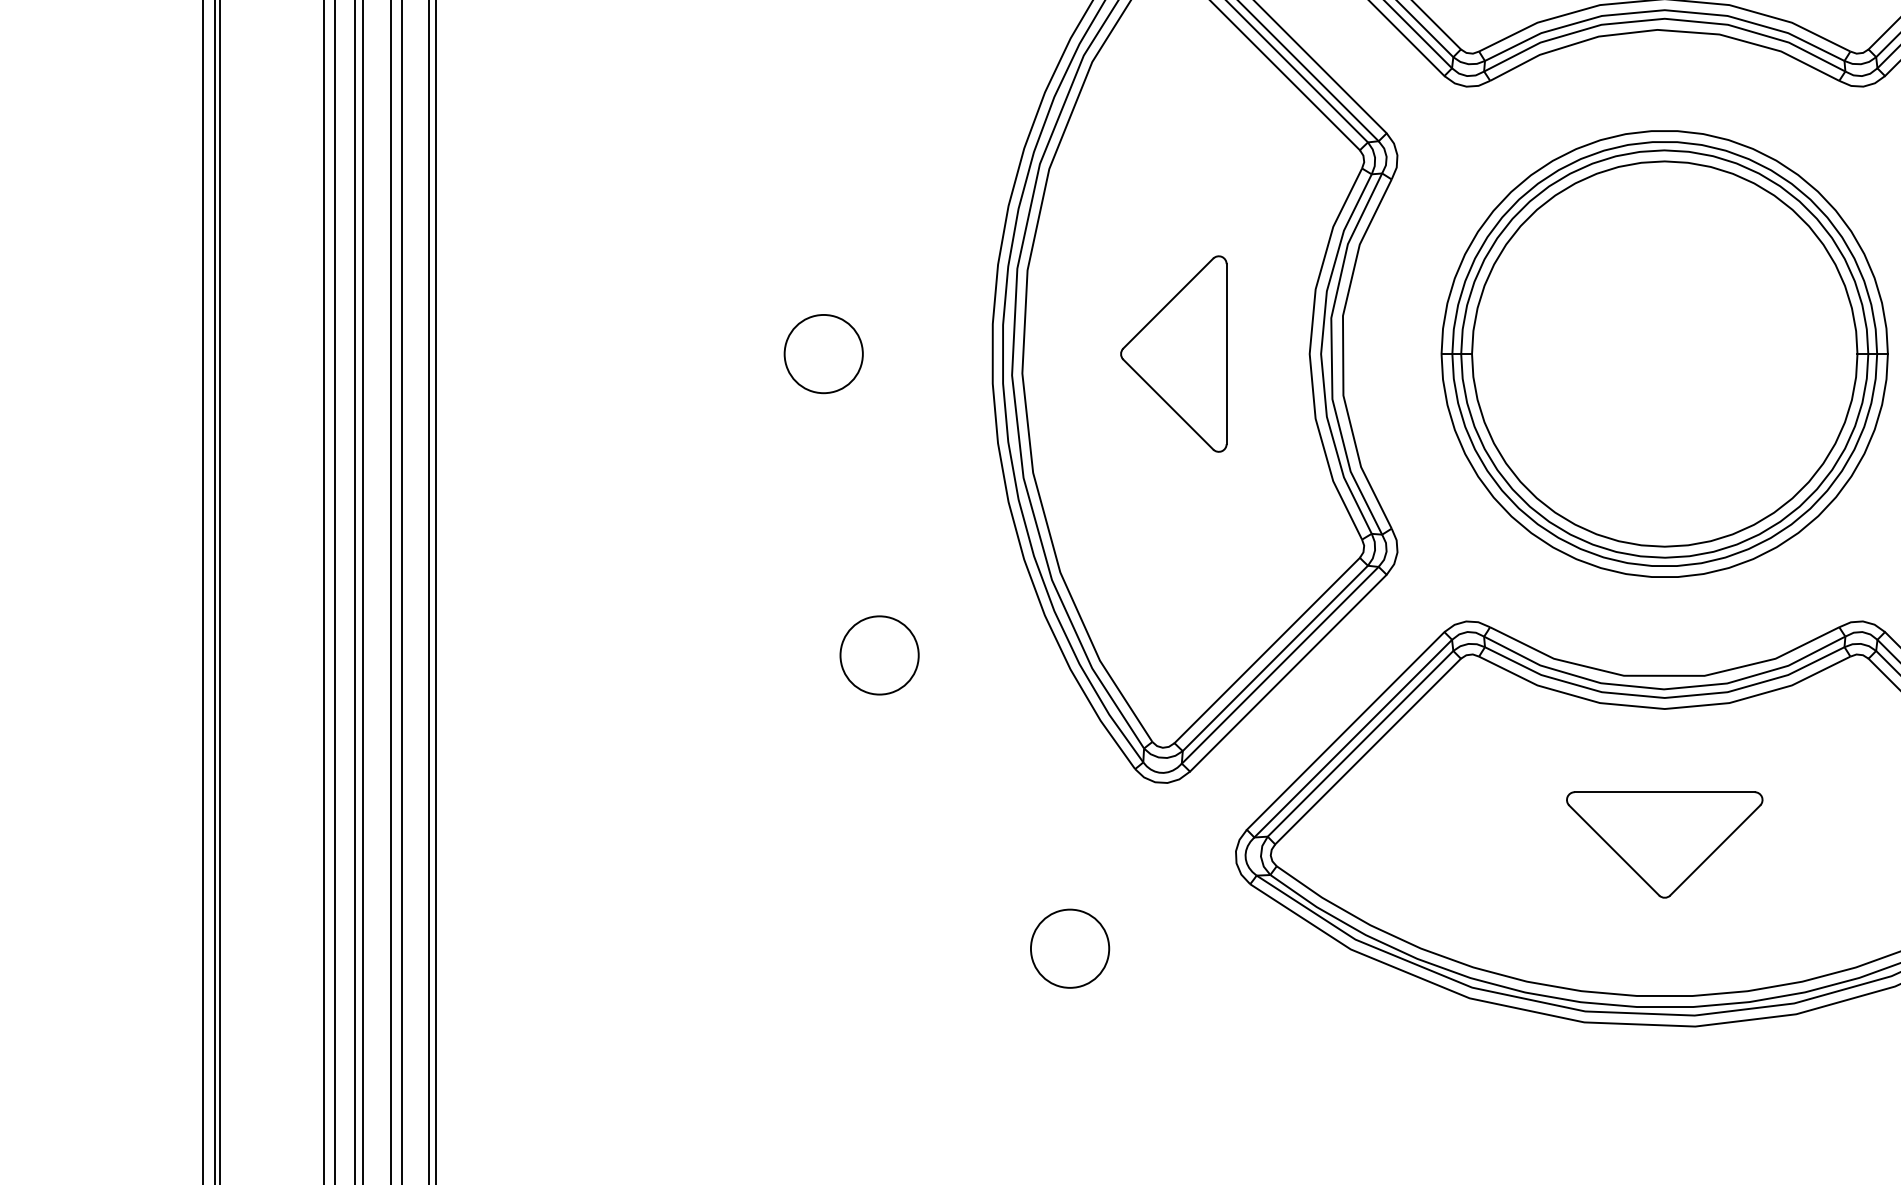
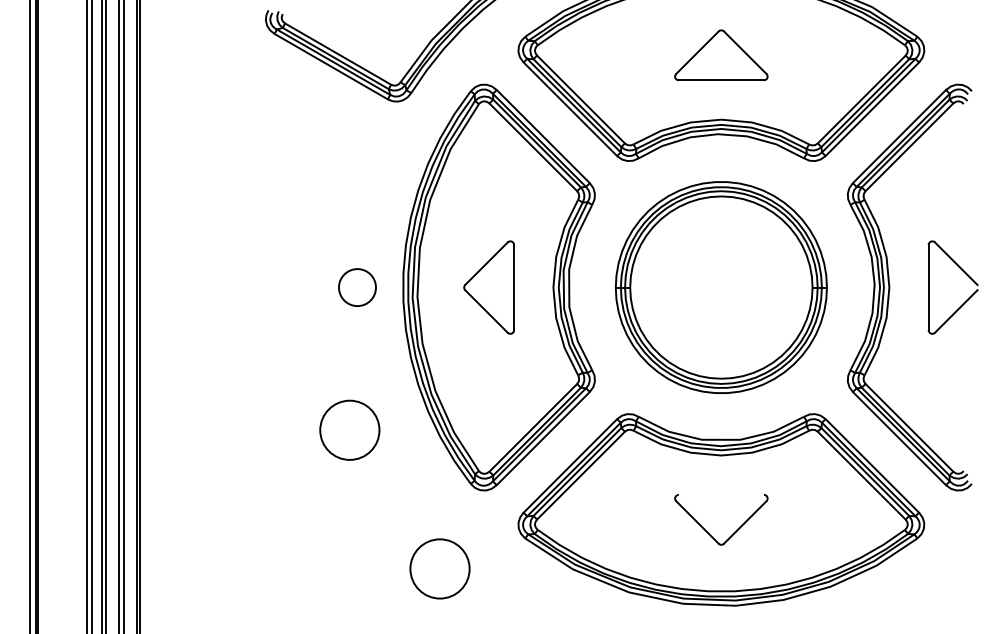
circle: (823, 353) -> (357, 287), moved
circle: (878, 654) -> (349, 429), size x1.6
line: (1662, 791) -> (720, 494), removed
circle: (1068, 947) -> (439, 568), size x1.6

